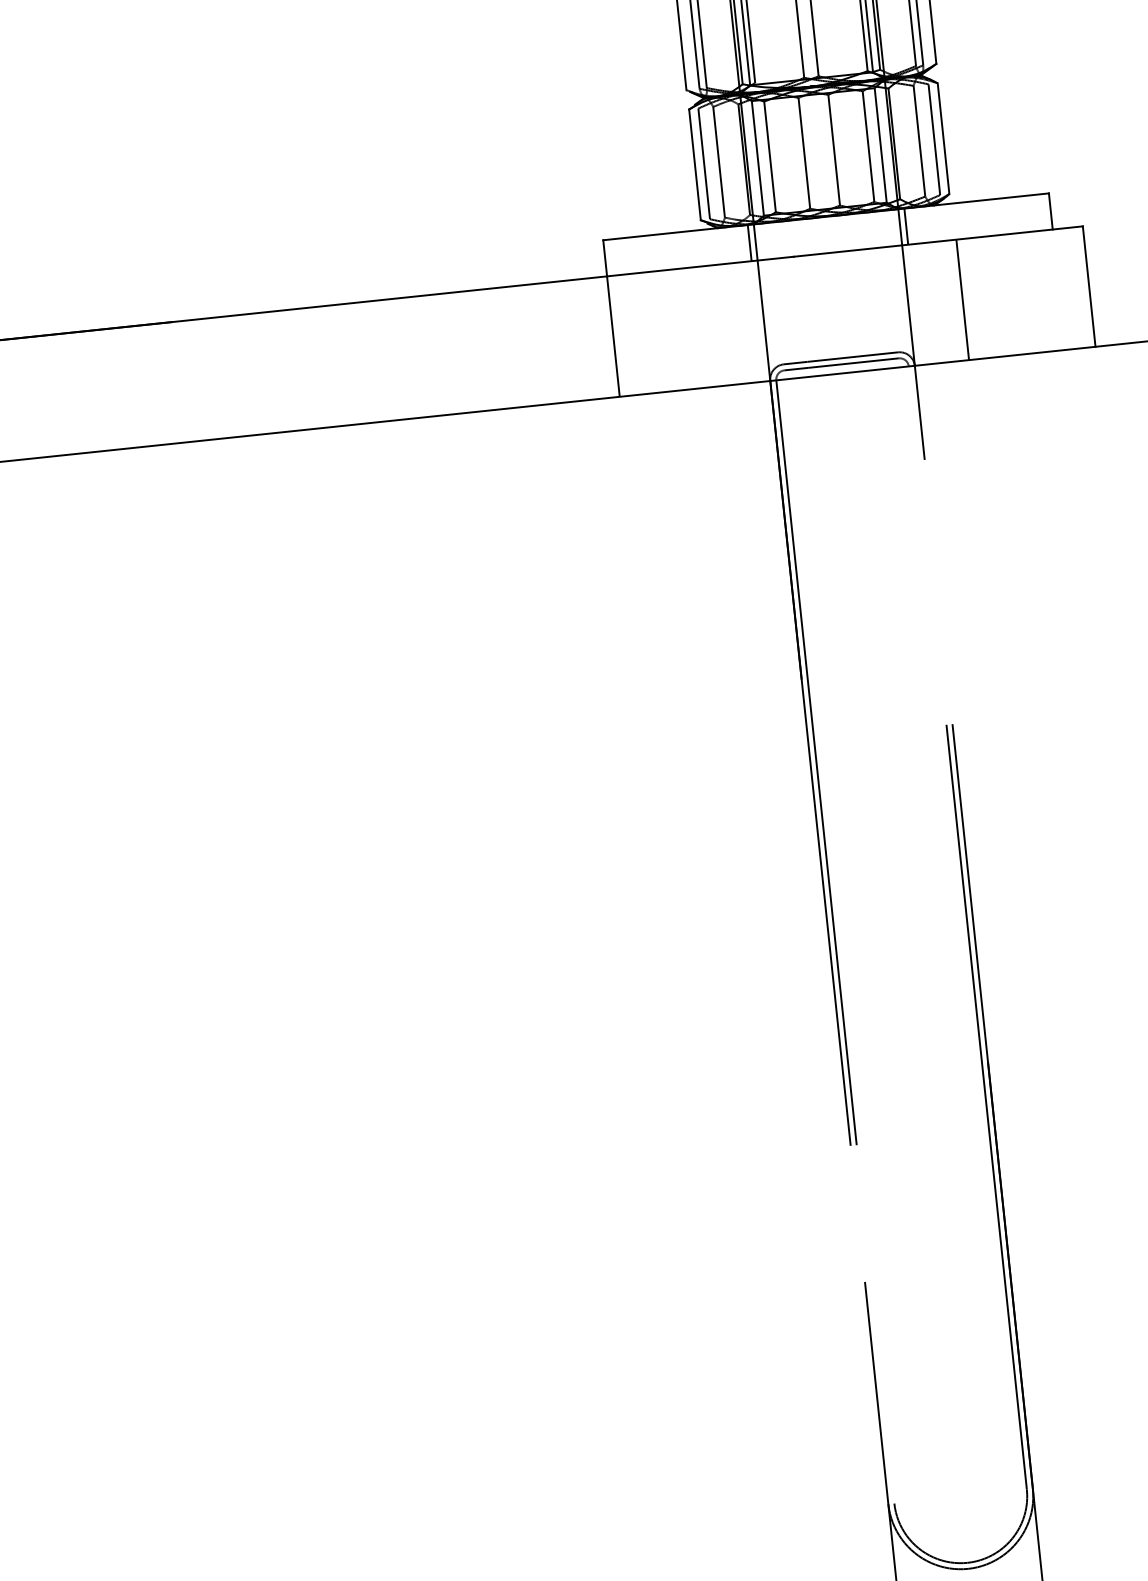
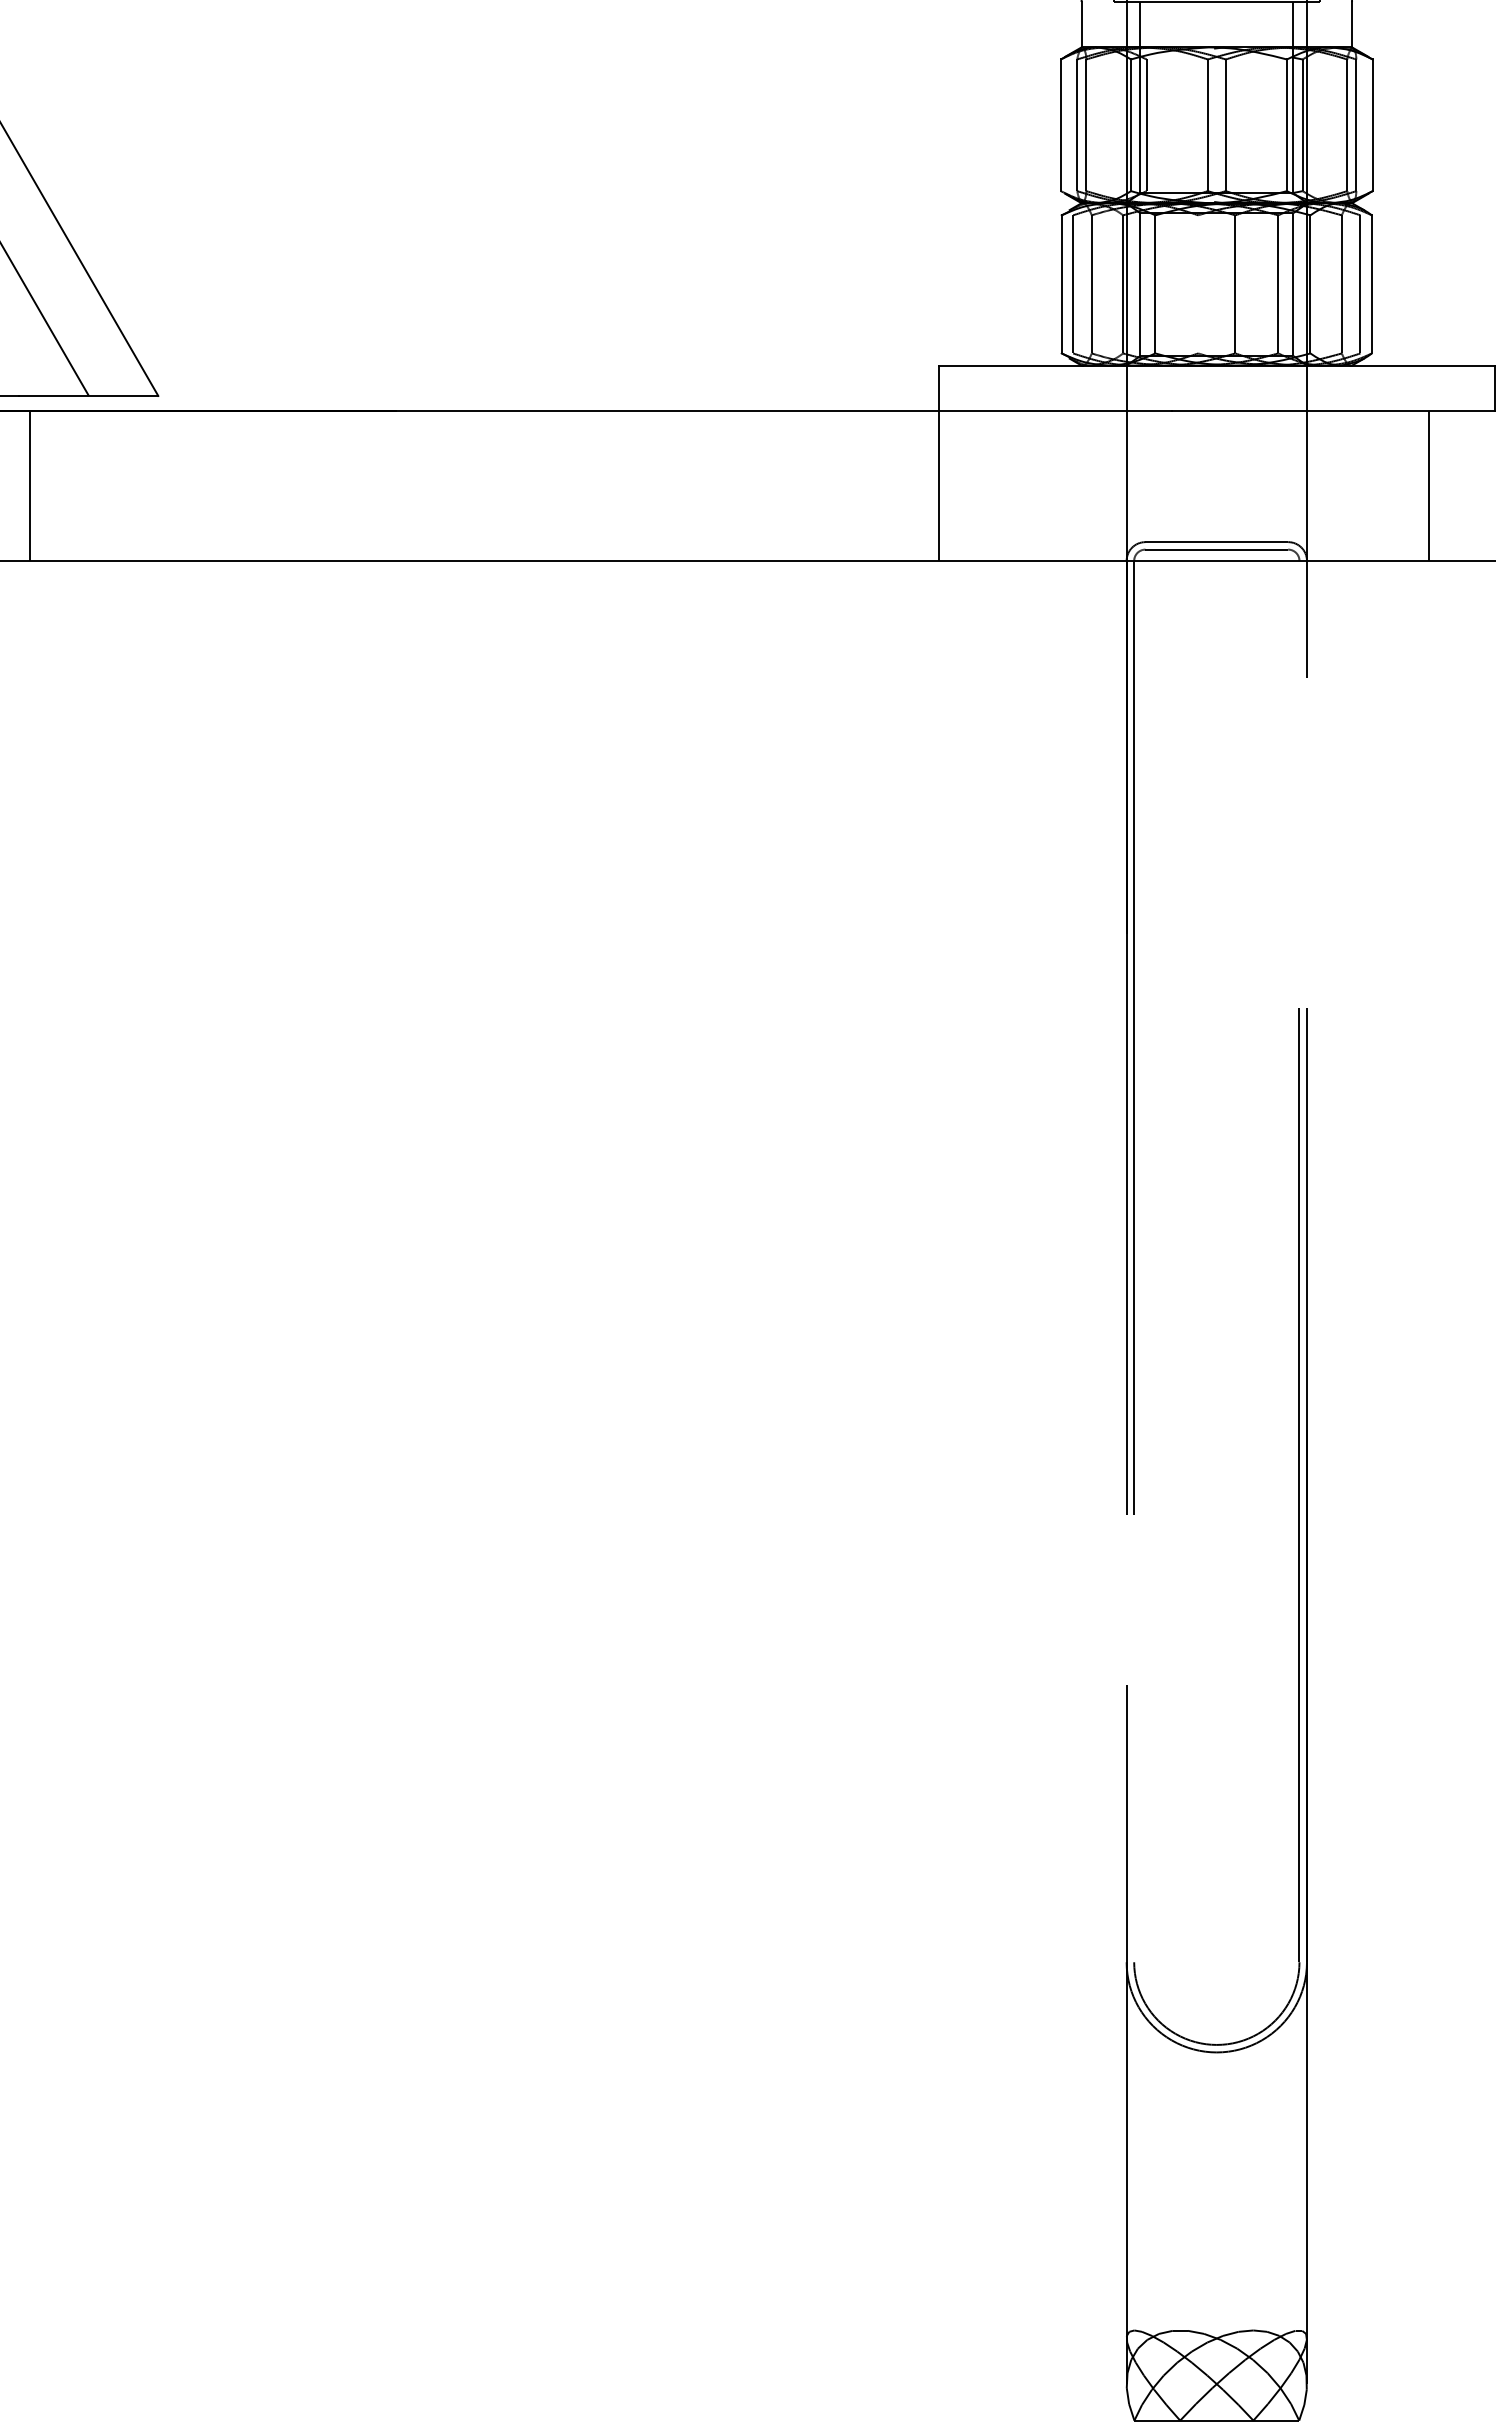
line: (804, 153) -> (1198, 284), removed
line: (906, 226) -> (1314, 387), removed
line: (749, 242) -> (1119, 387), removed
line: (962, 299) -> (1428, 485), moved

